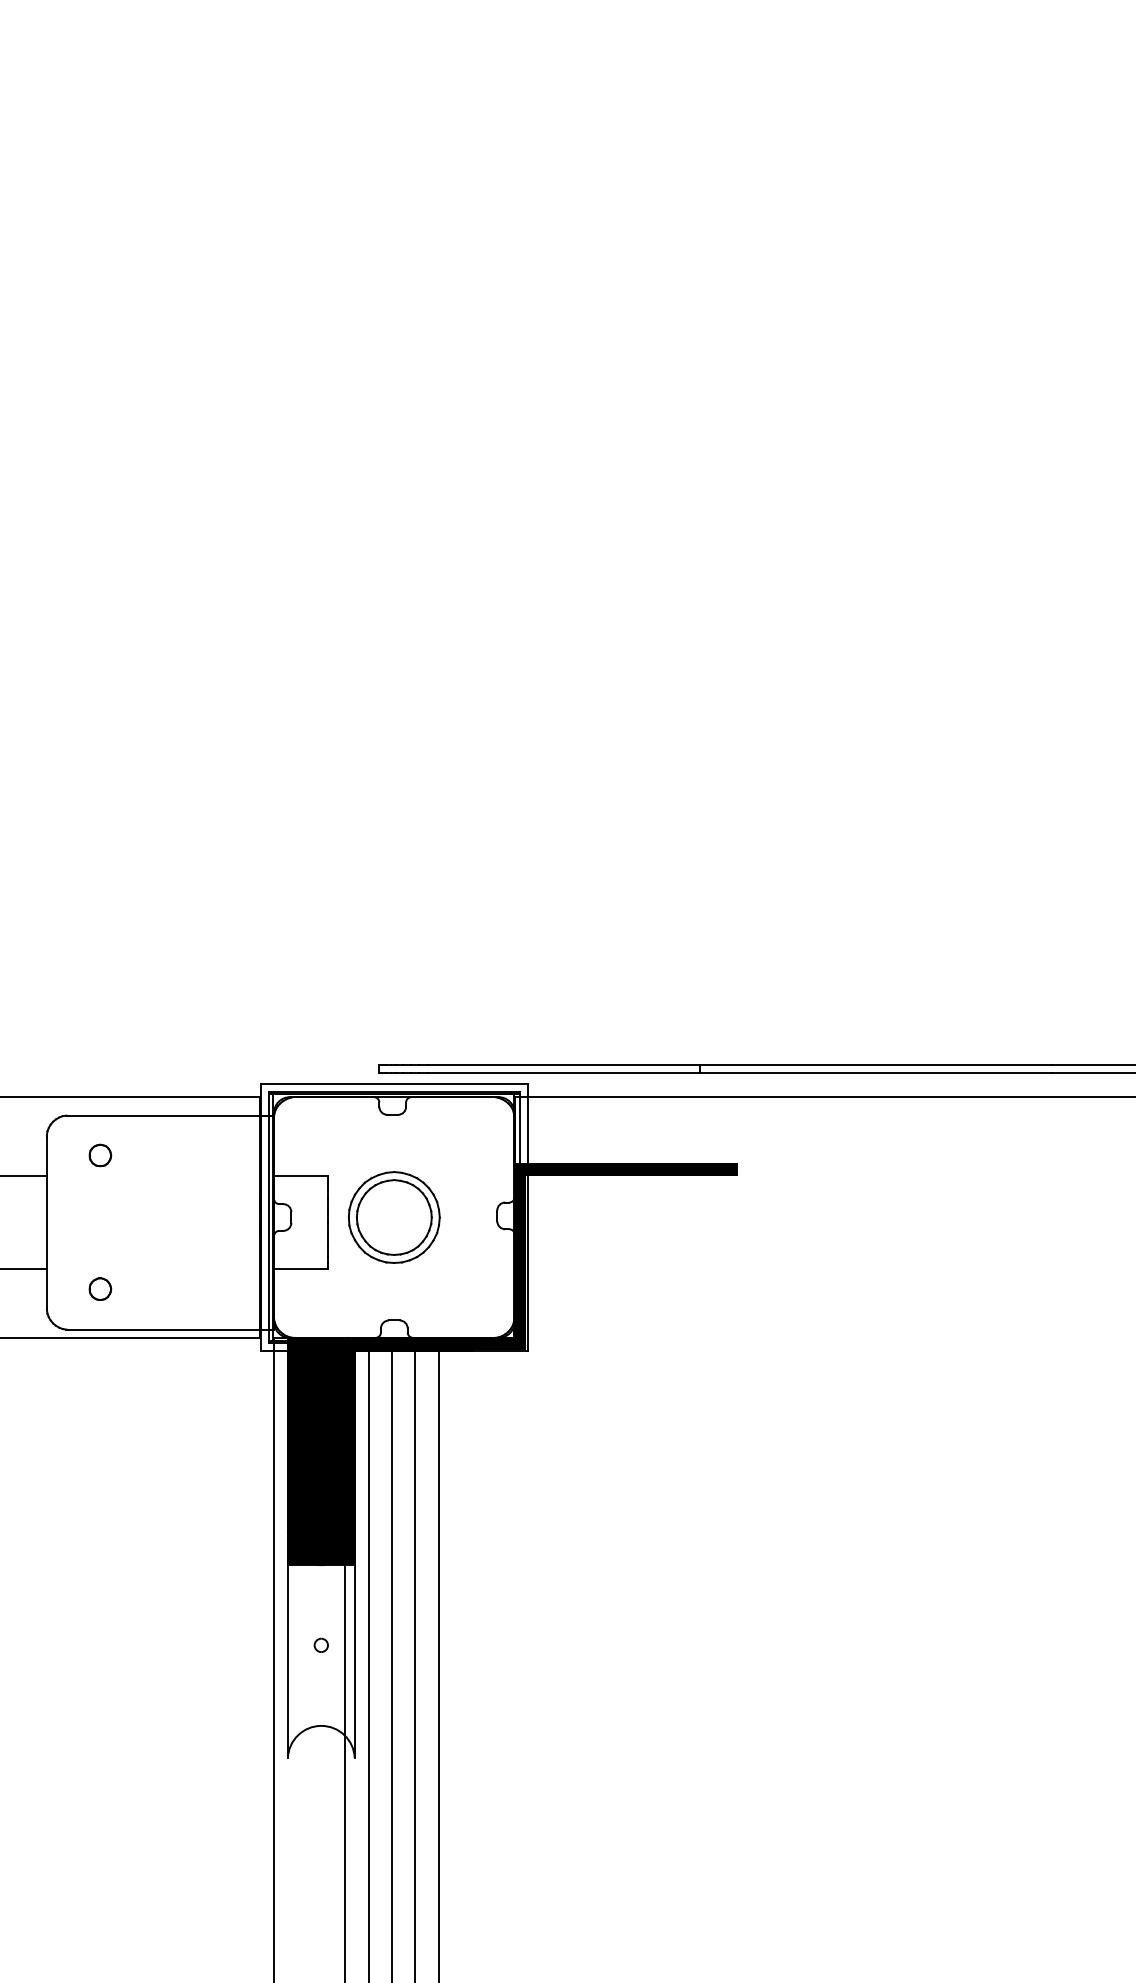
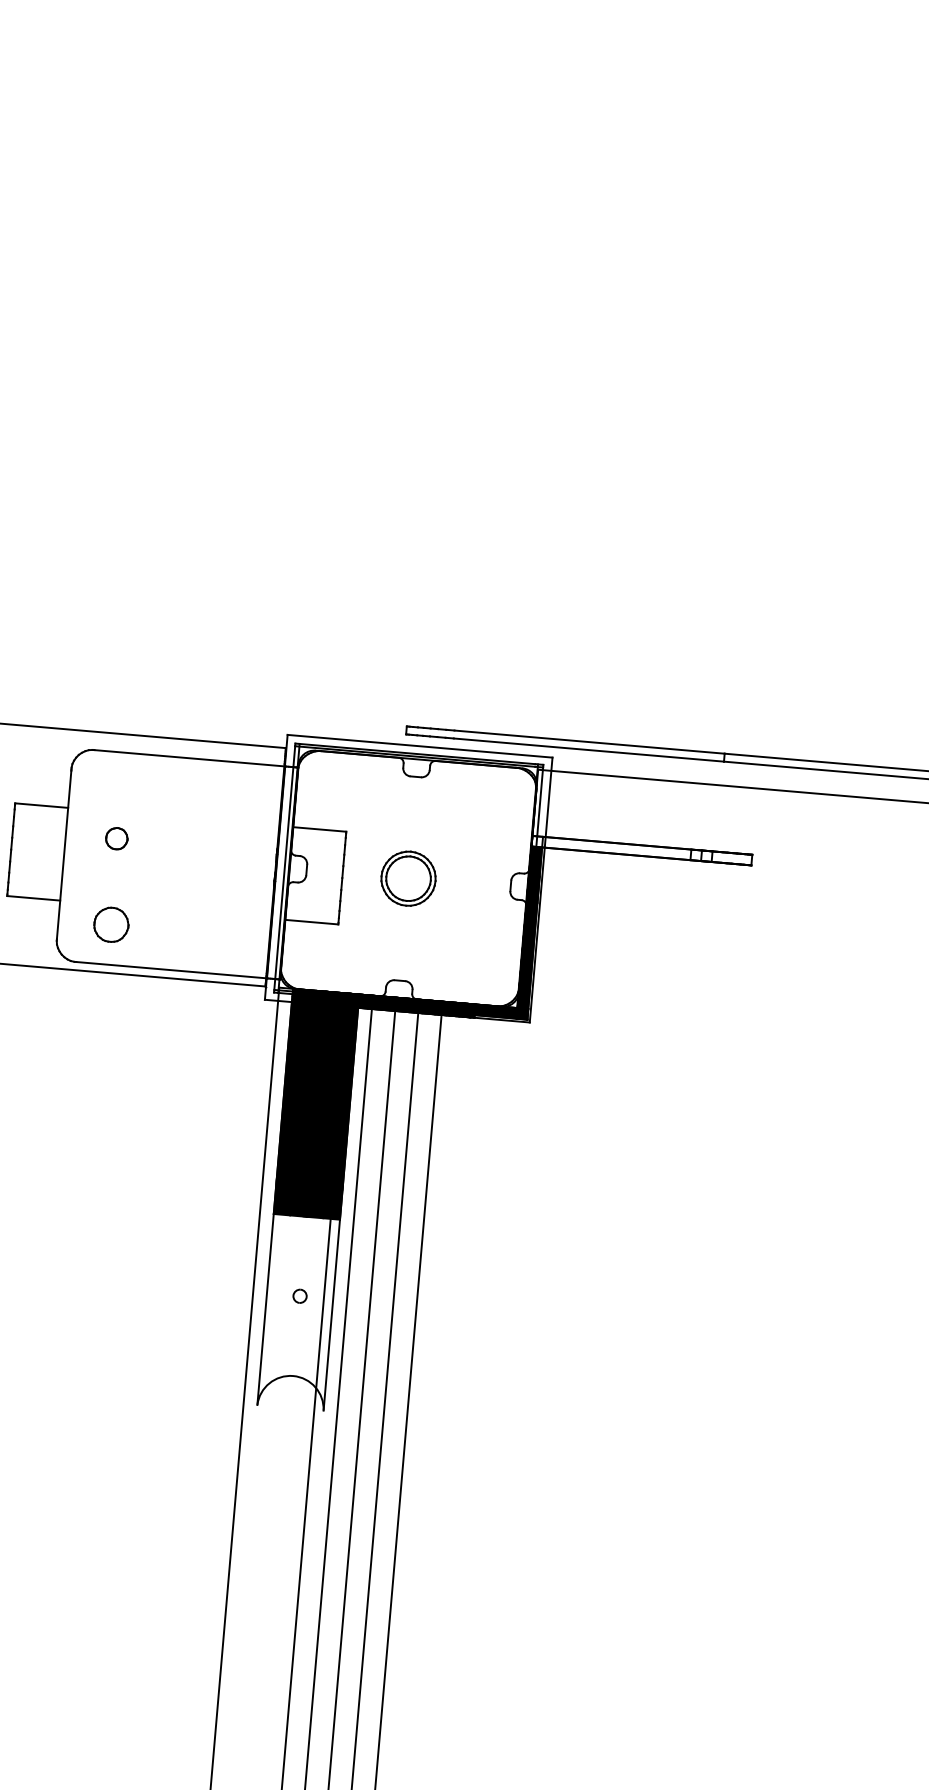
part: (100, 1155) -> (116, 838), moved
fill: (625, 1169) -> (641, 850), removed
part: (393, 1217) -> (407, 878), size x0.6
part: (100, 1288) -> (111, 924), size x1.6

